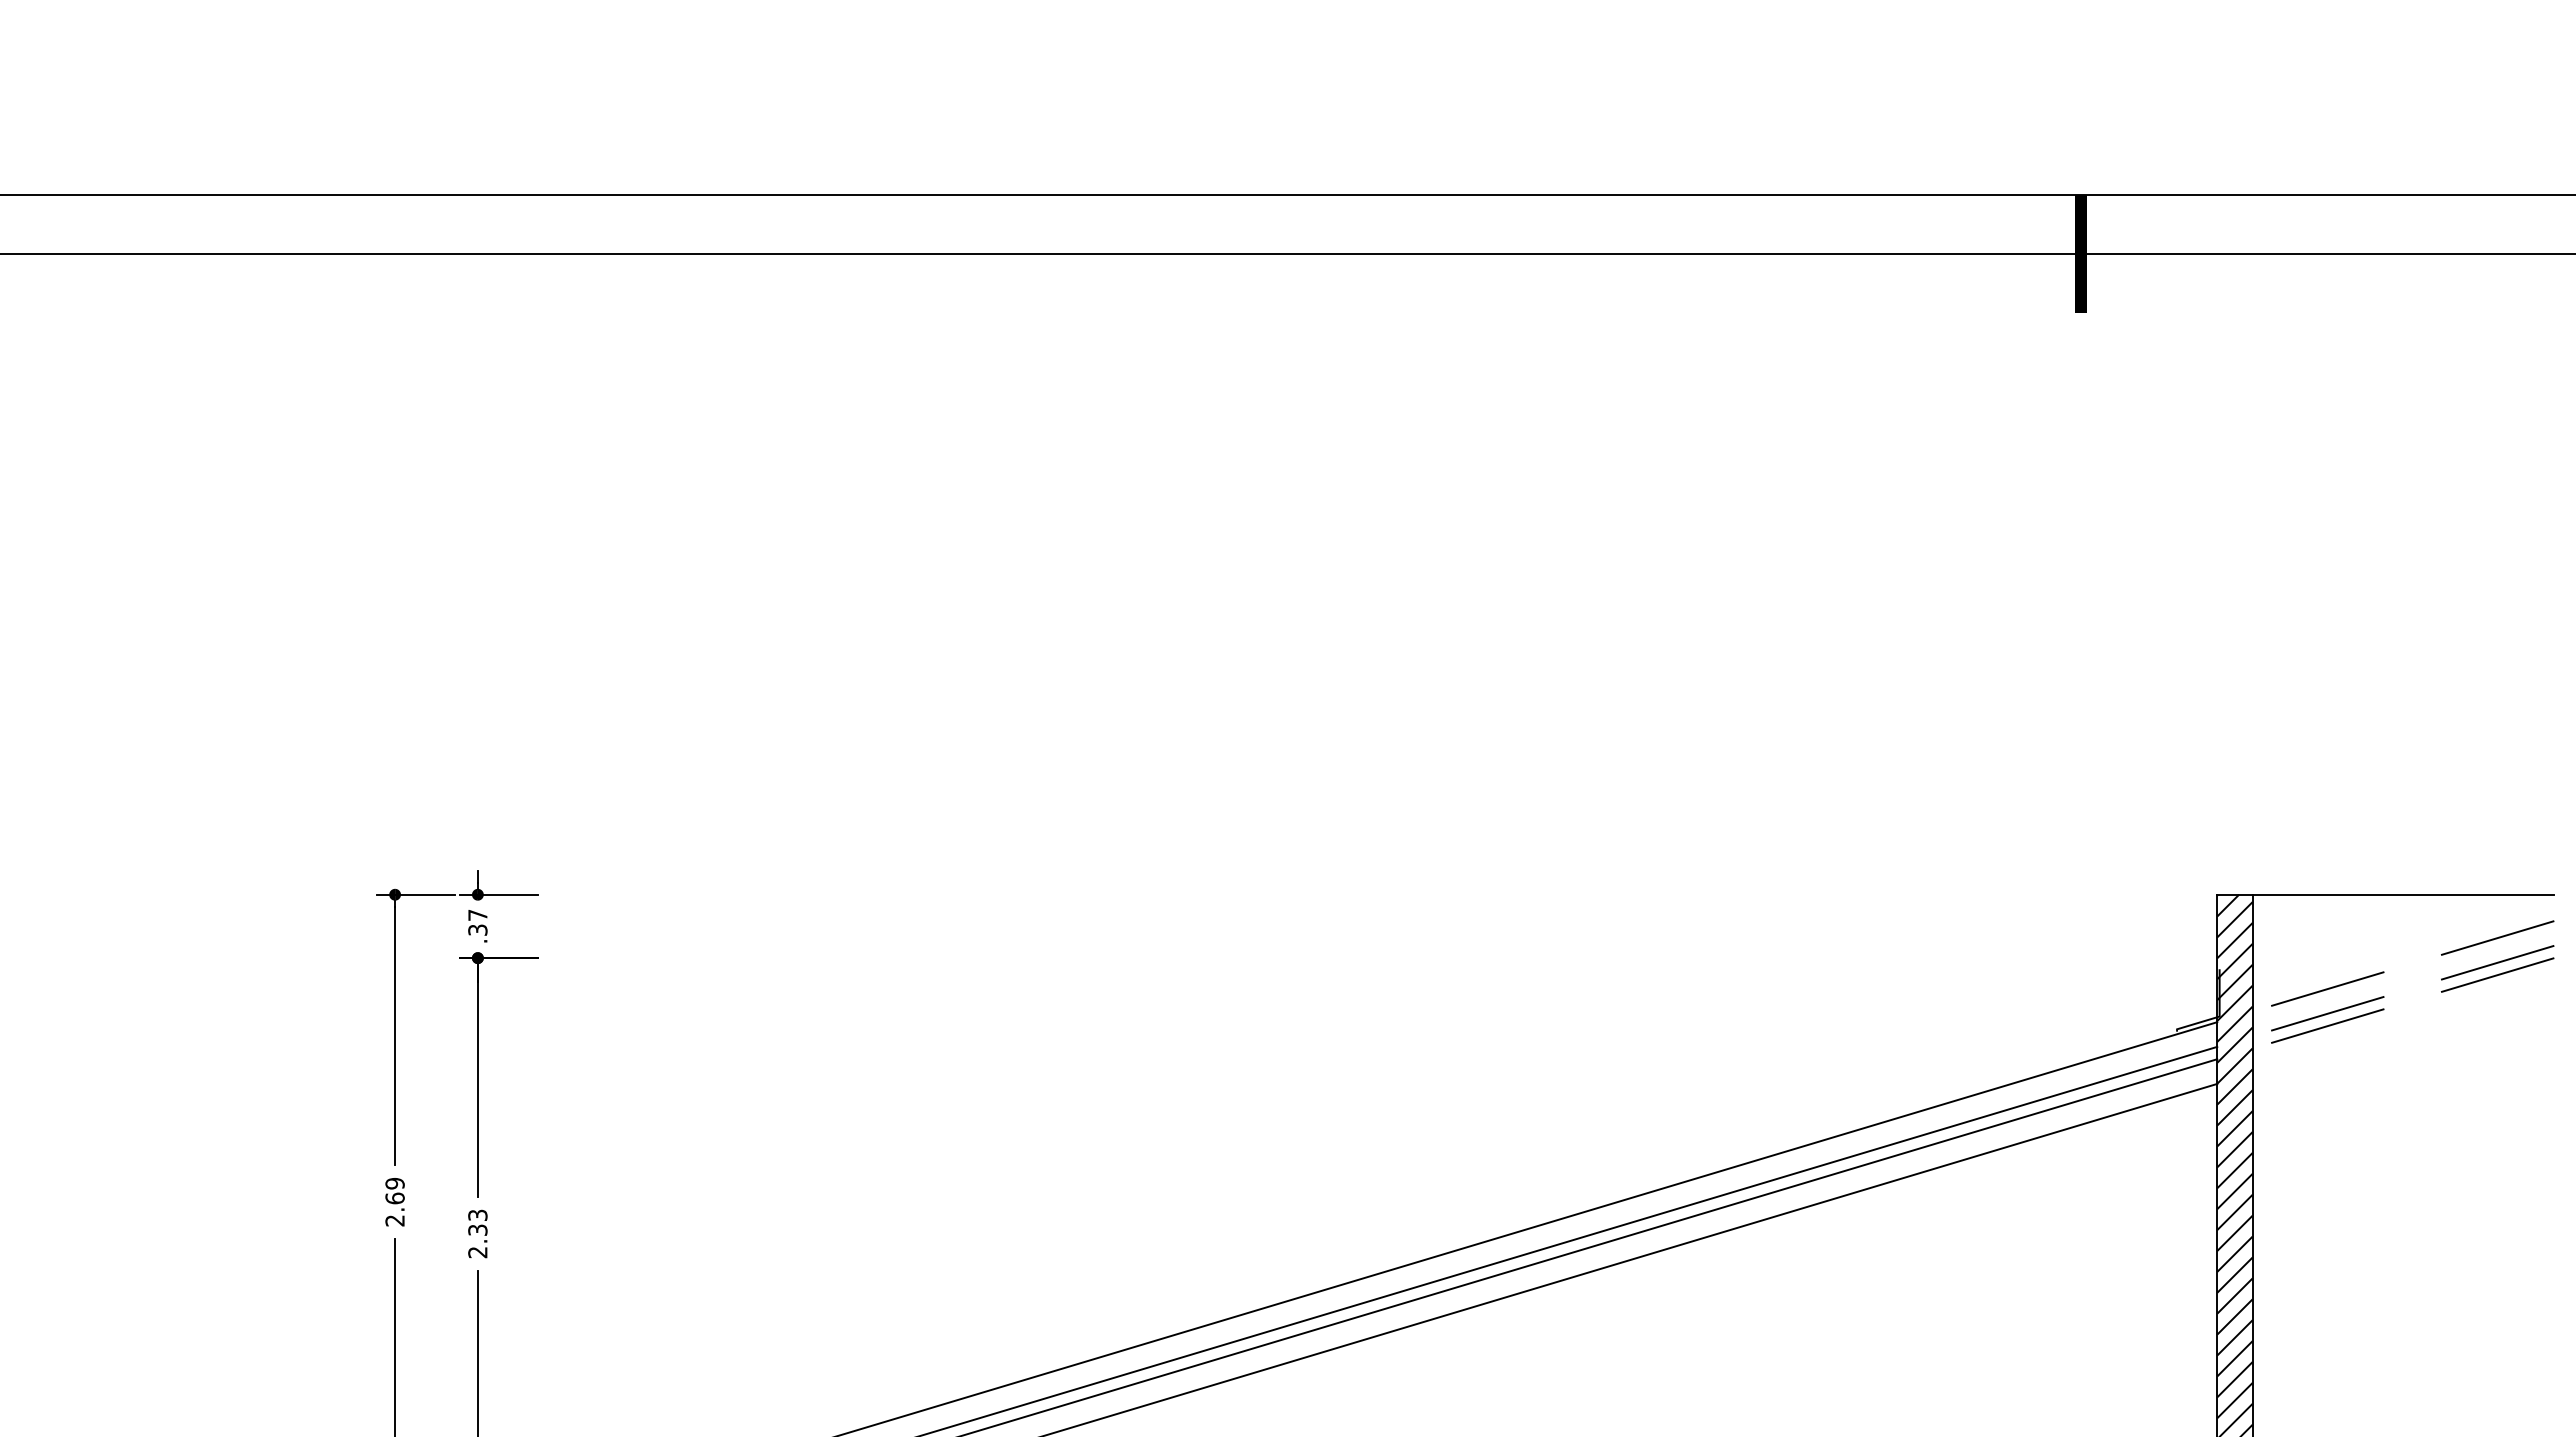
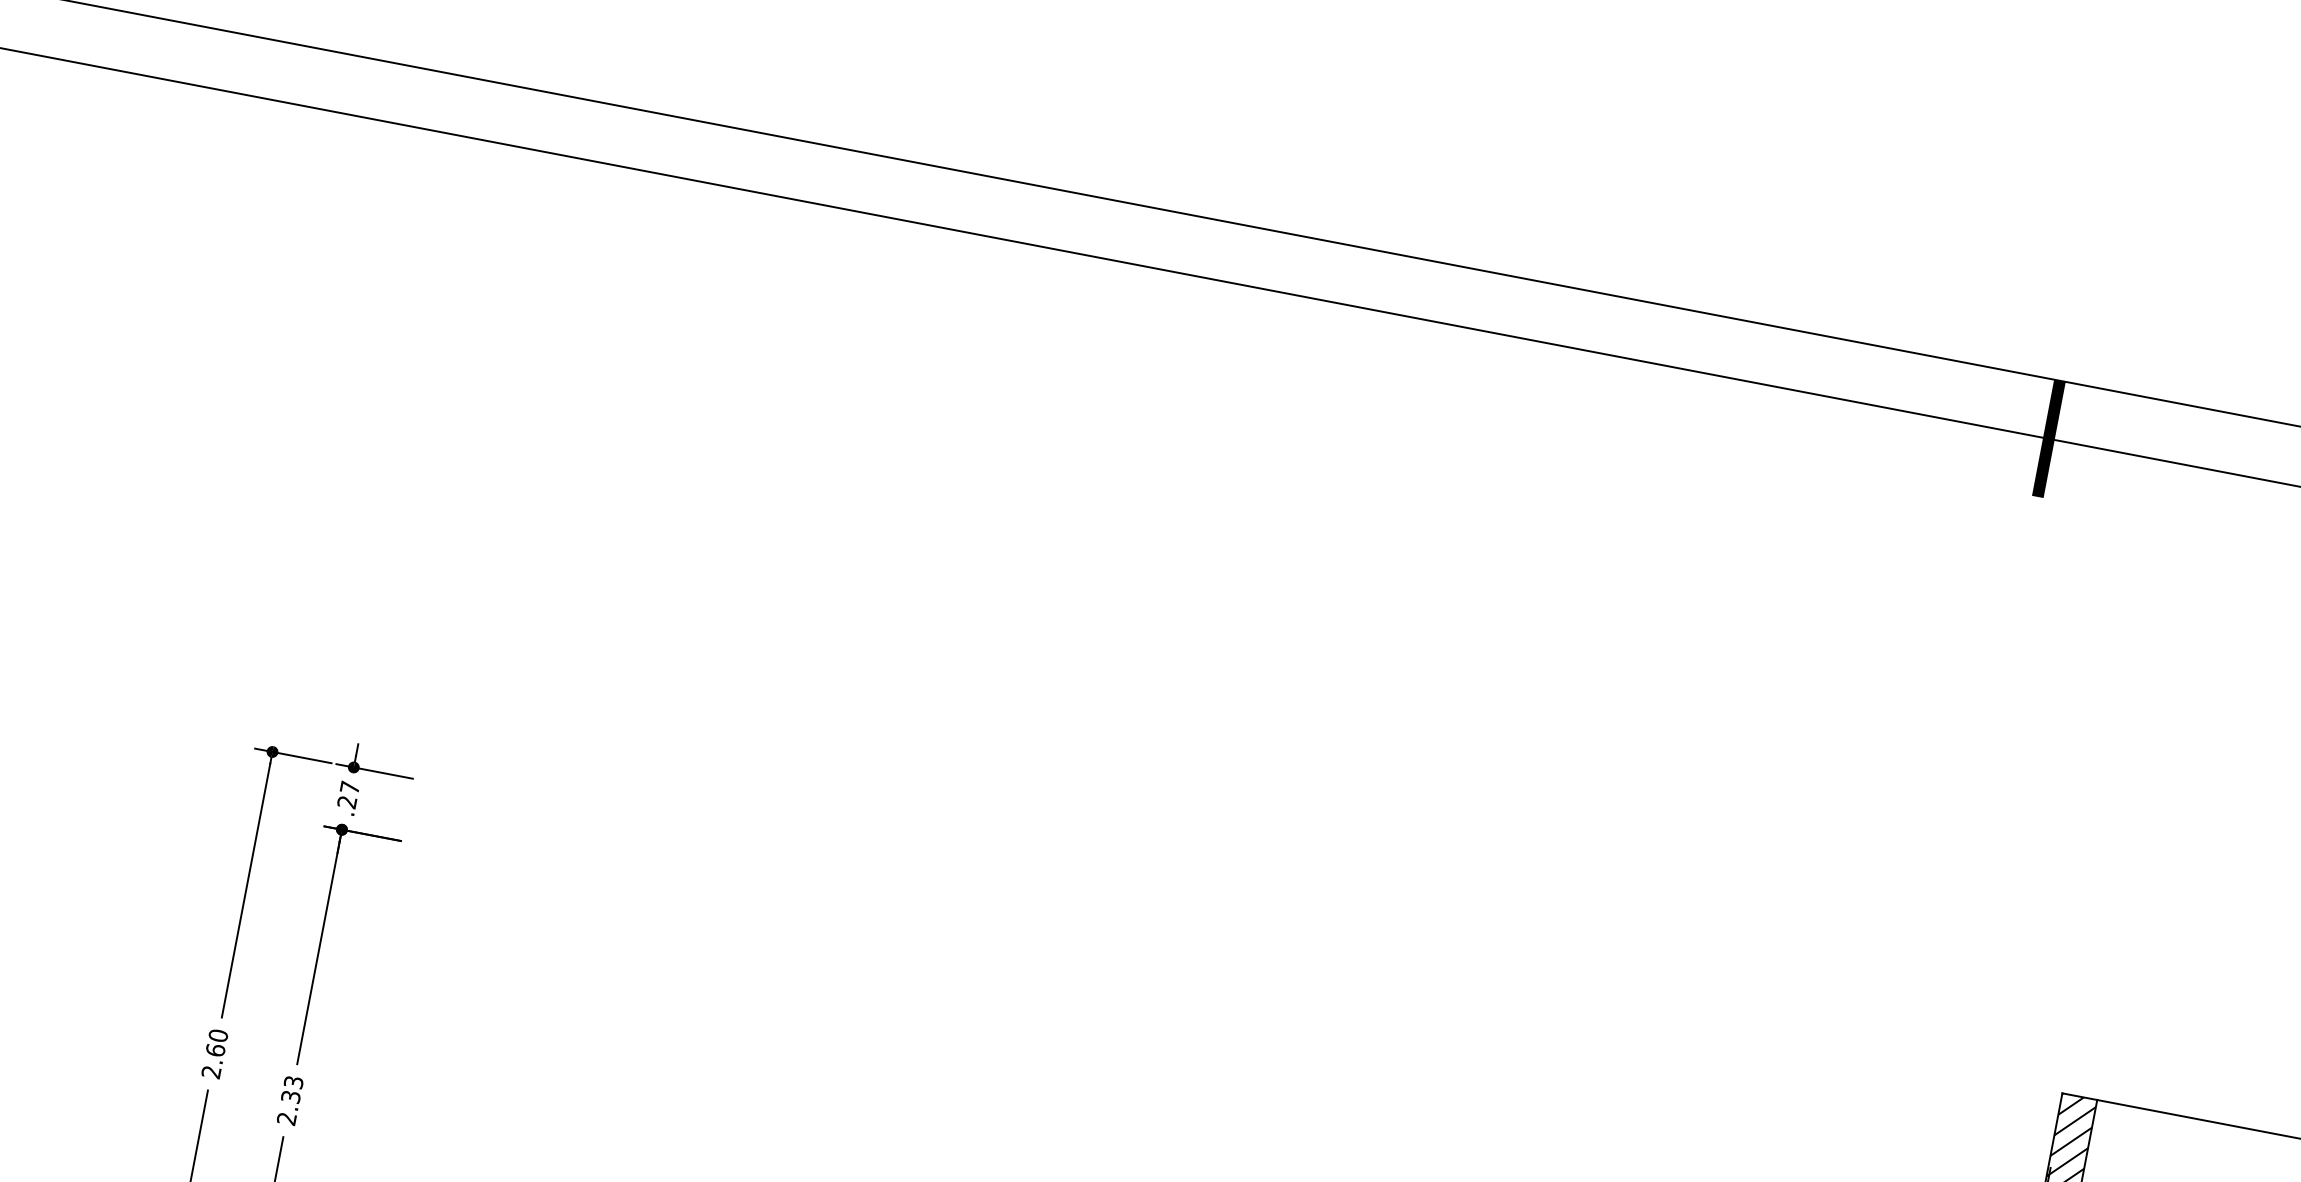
text: (477, 929) -> (346, 801), .37 -> .27
text: (394, 1183) -> (217, 1035), 2.69 -> 2.60

